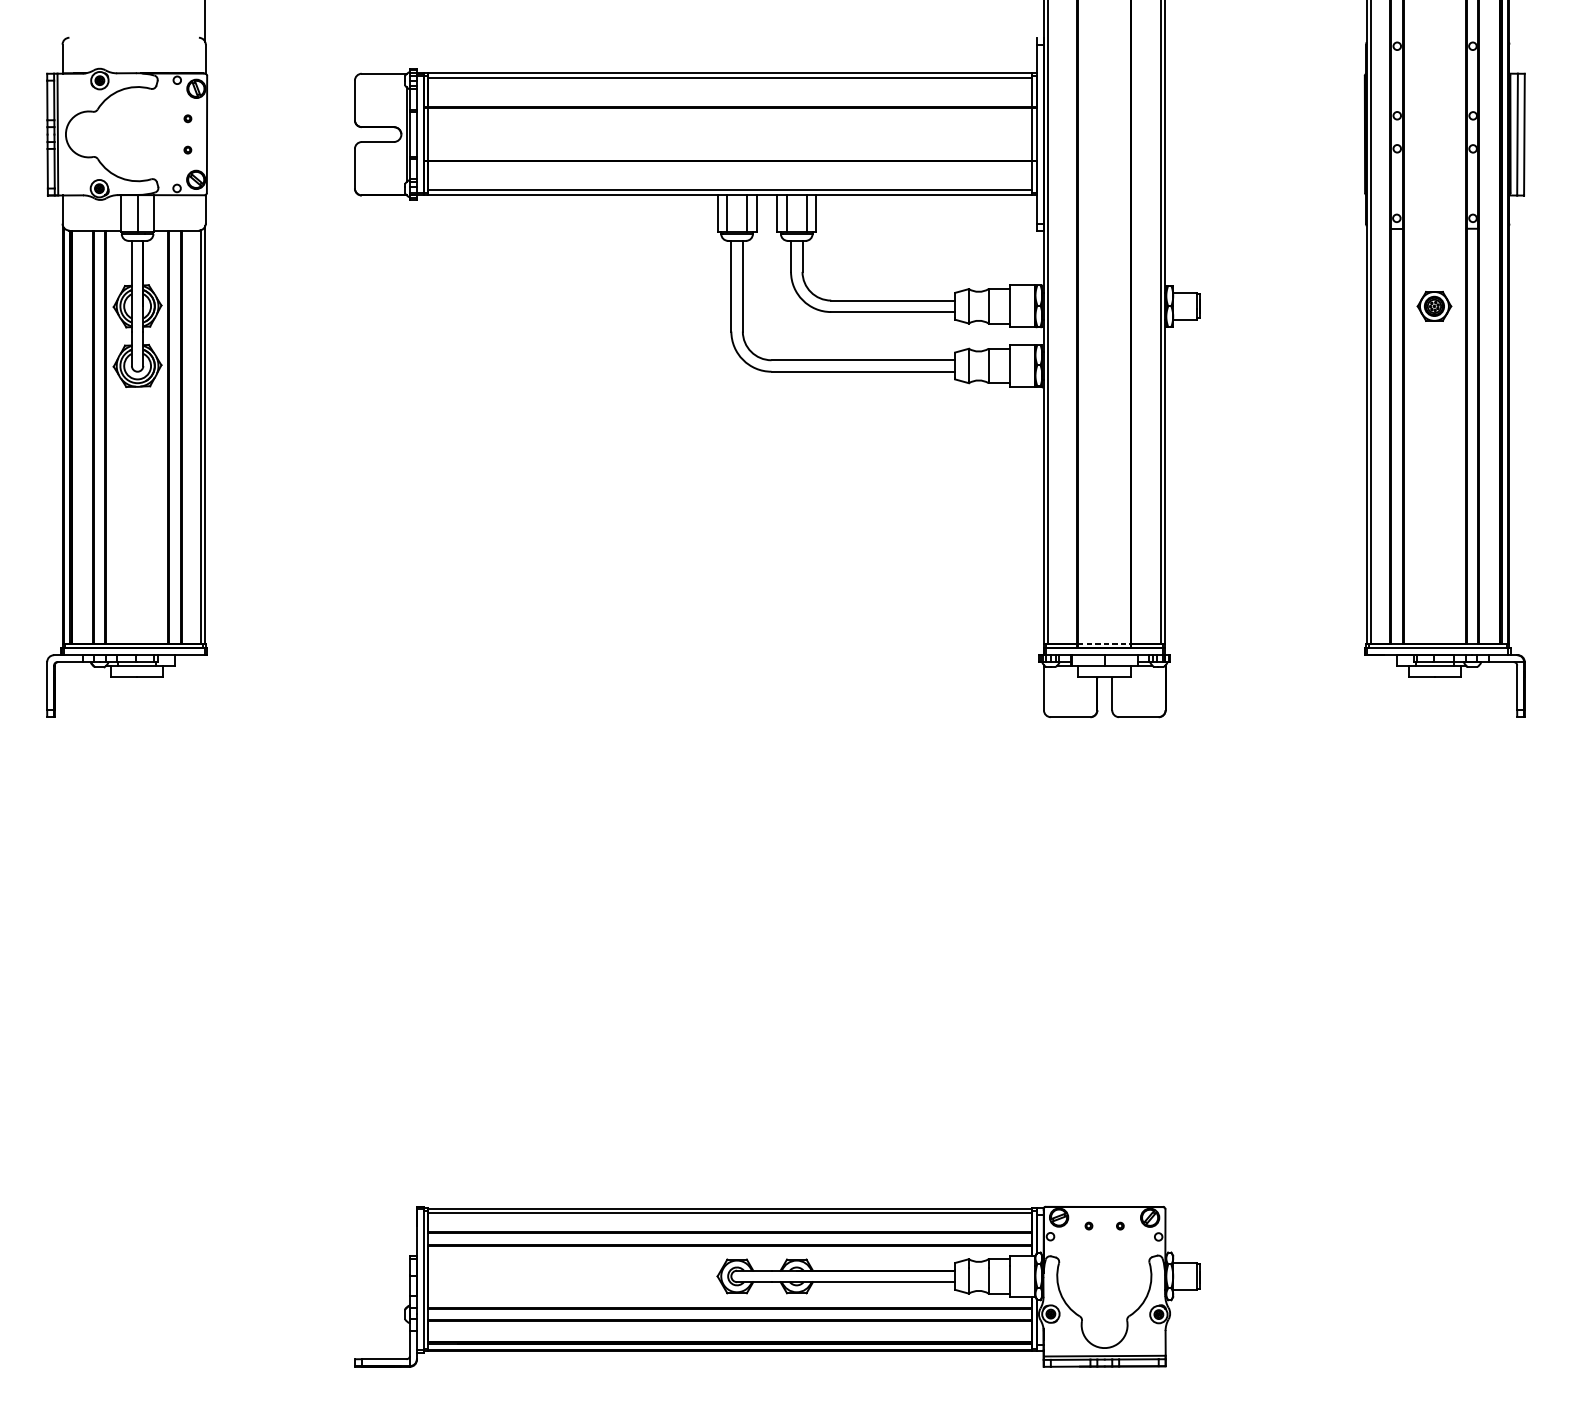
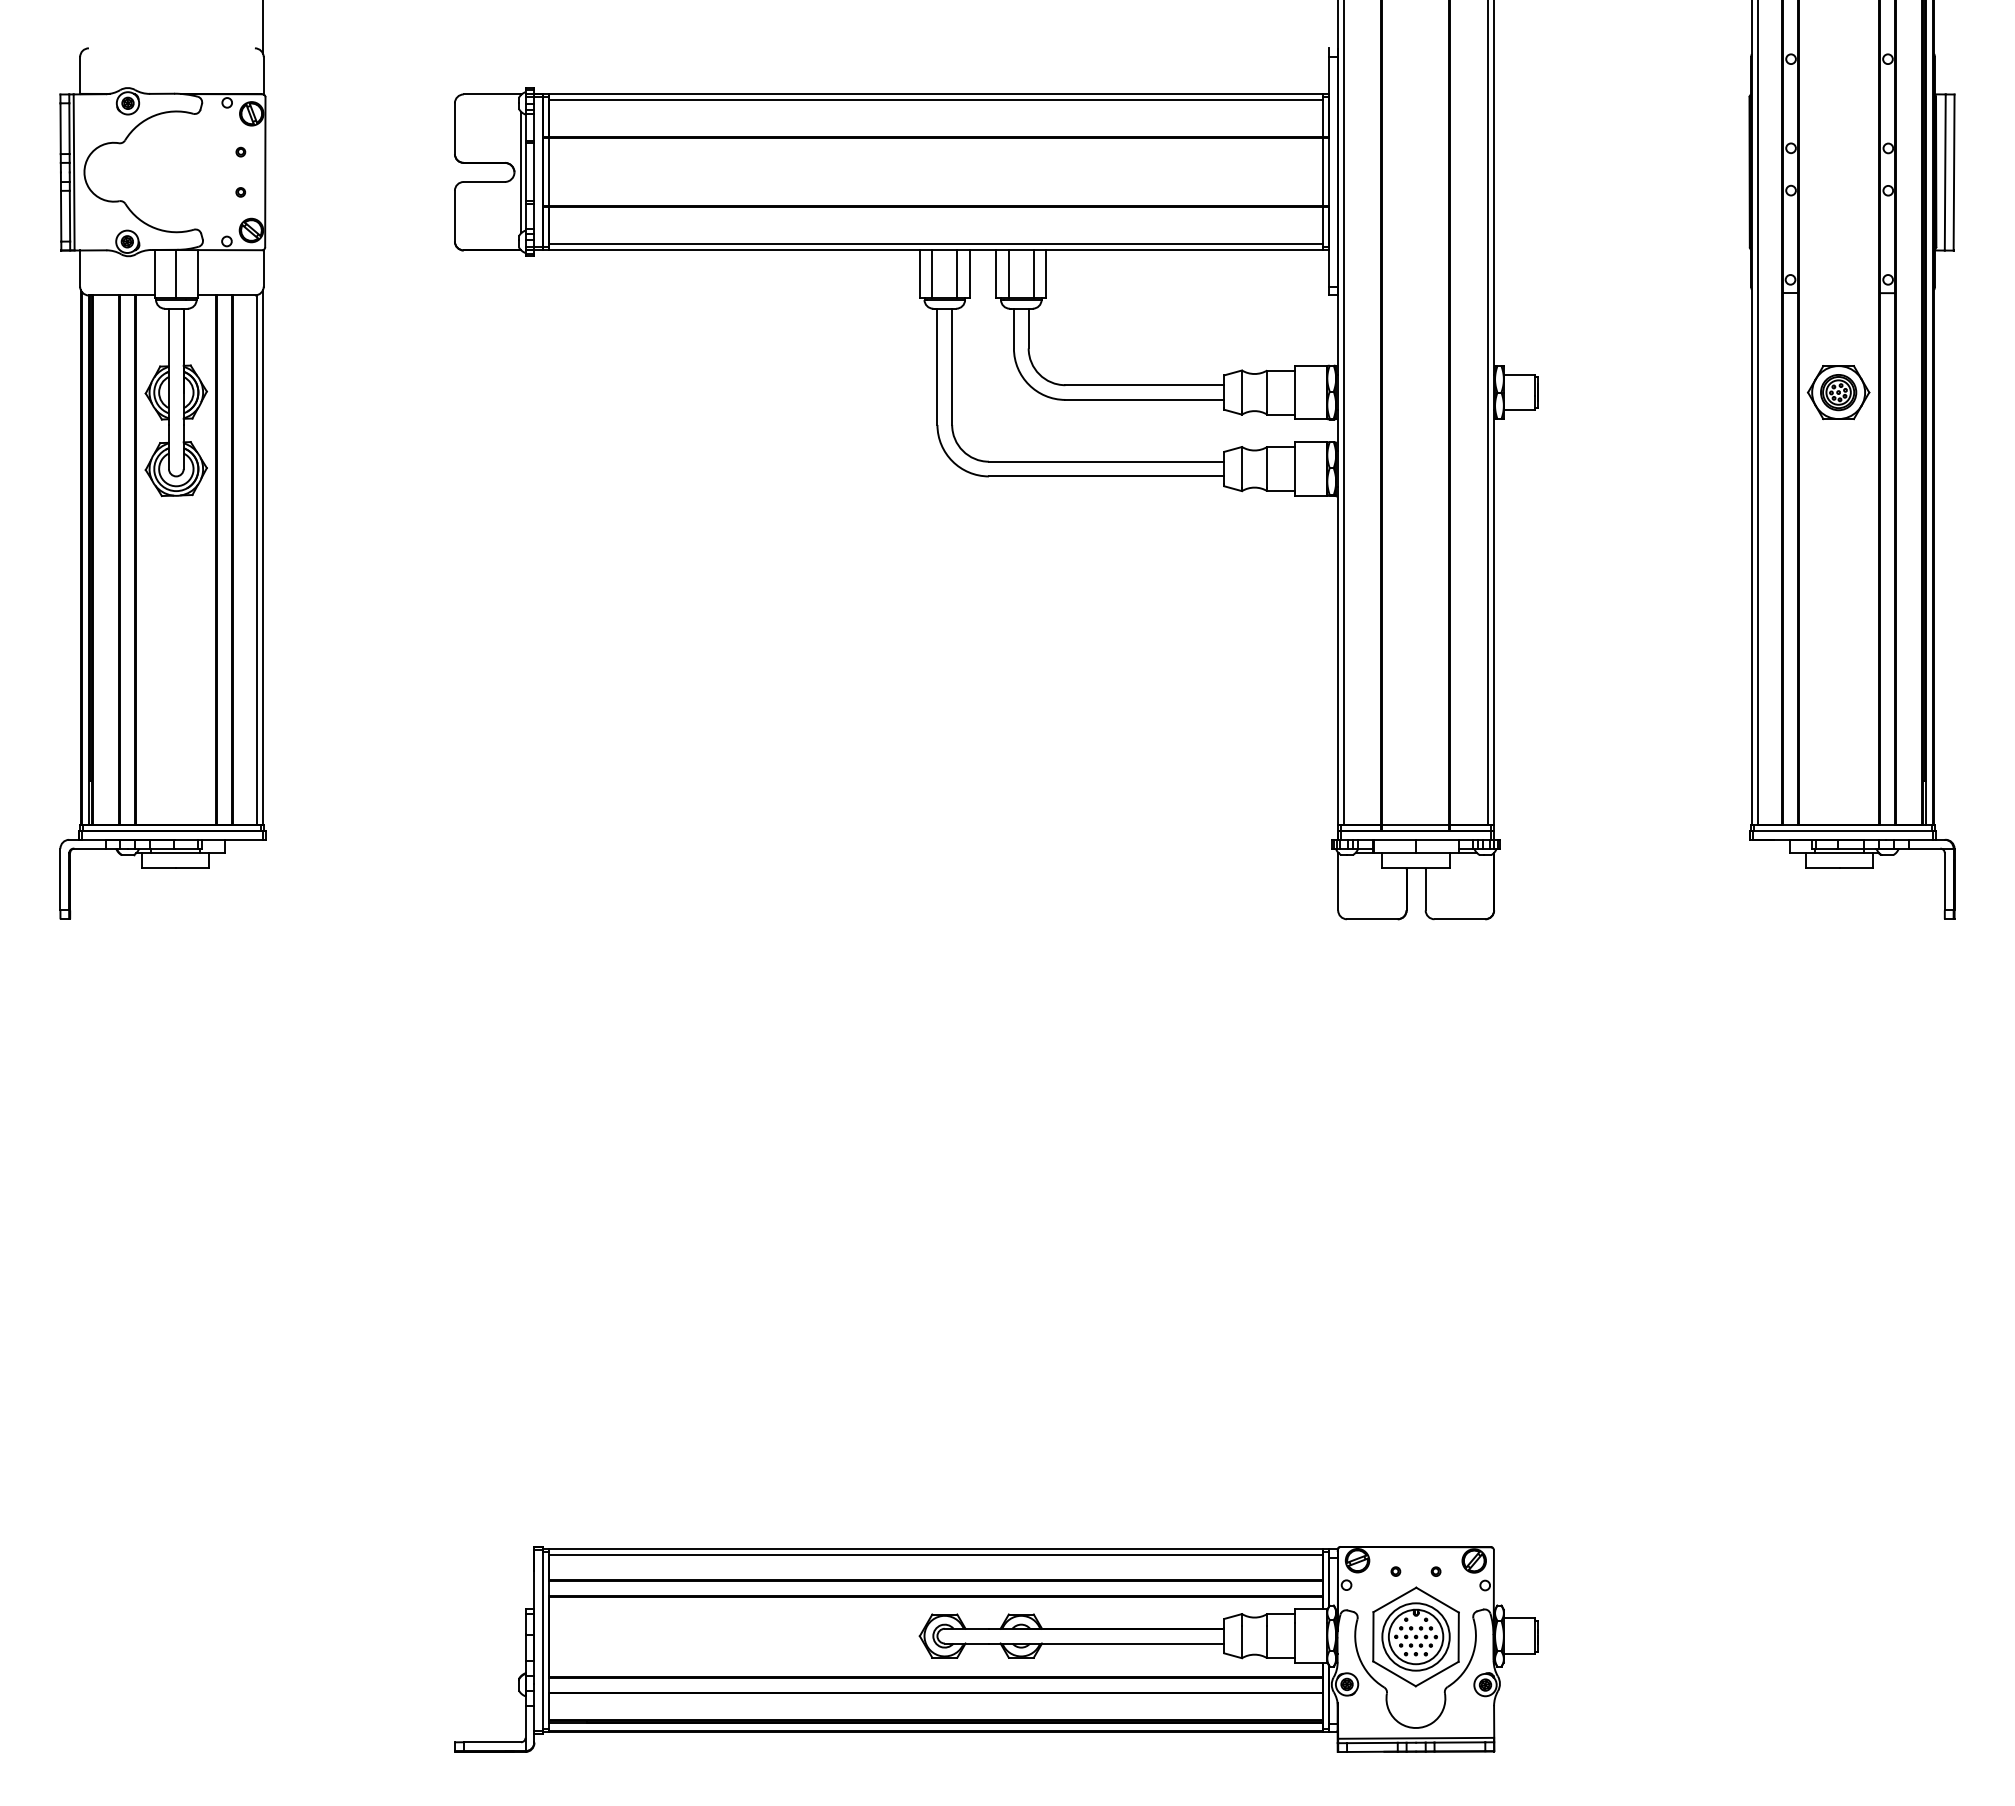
part: (1434, 306) -> (1838, 392), size x1.43
line: (1104, 644) -> (1415, 825), dashed -> solid
part: (1104, 1276) -> (1415, 1636), added

